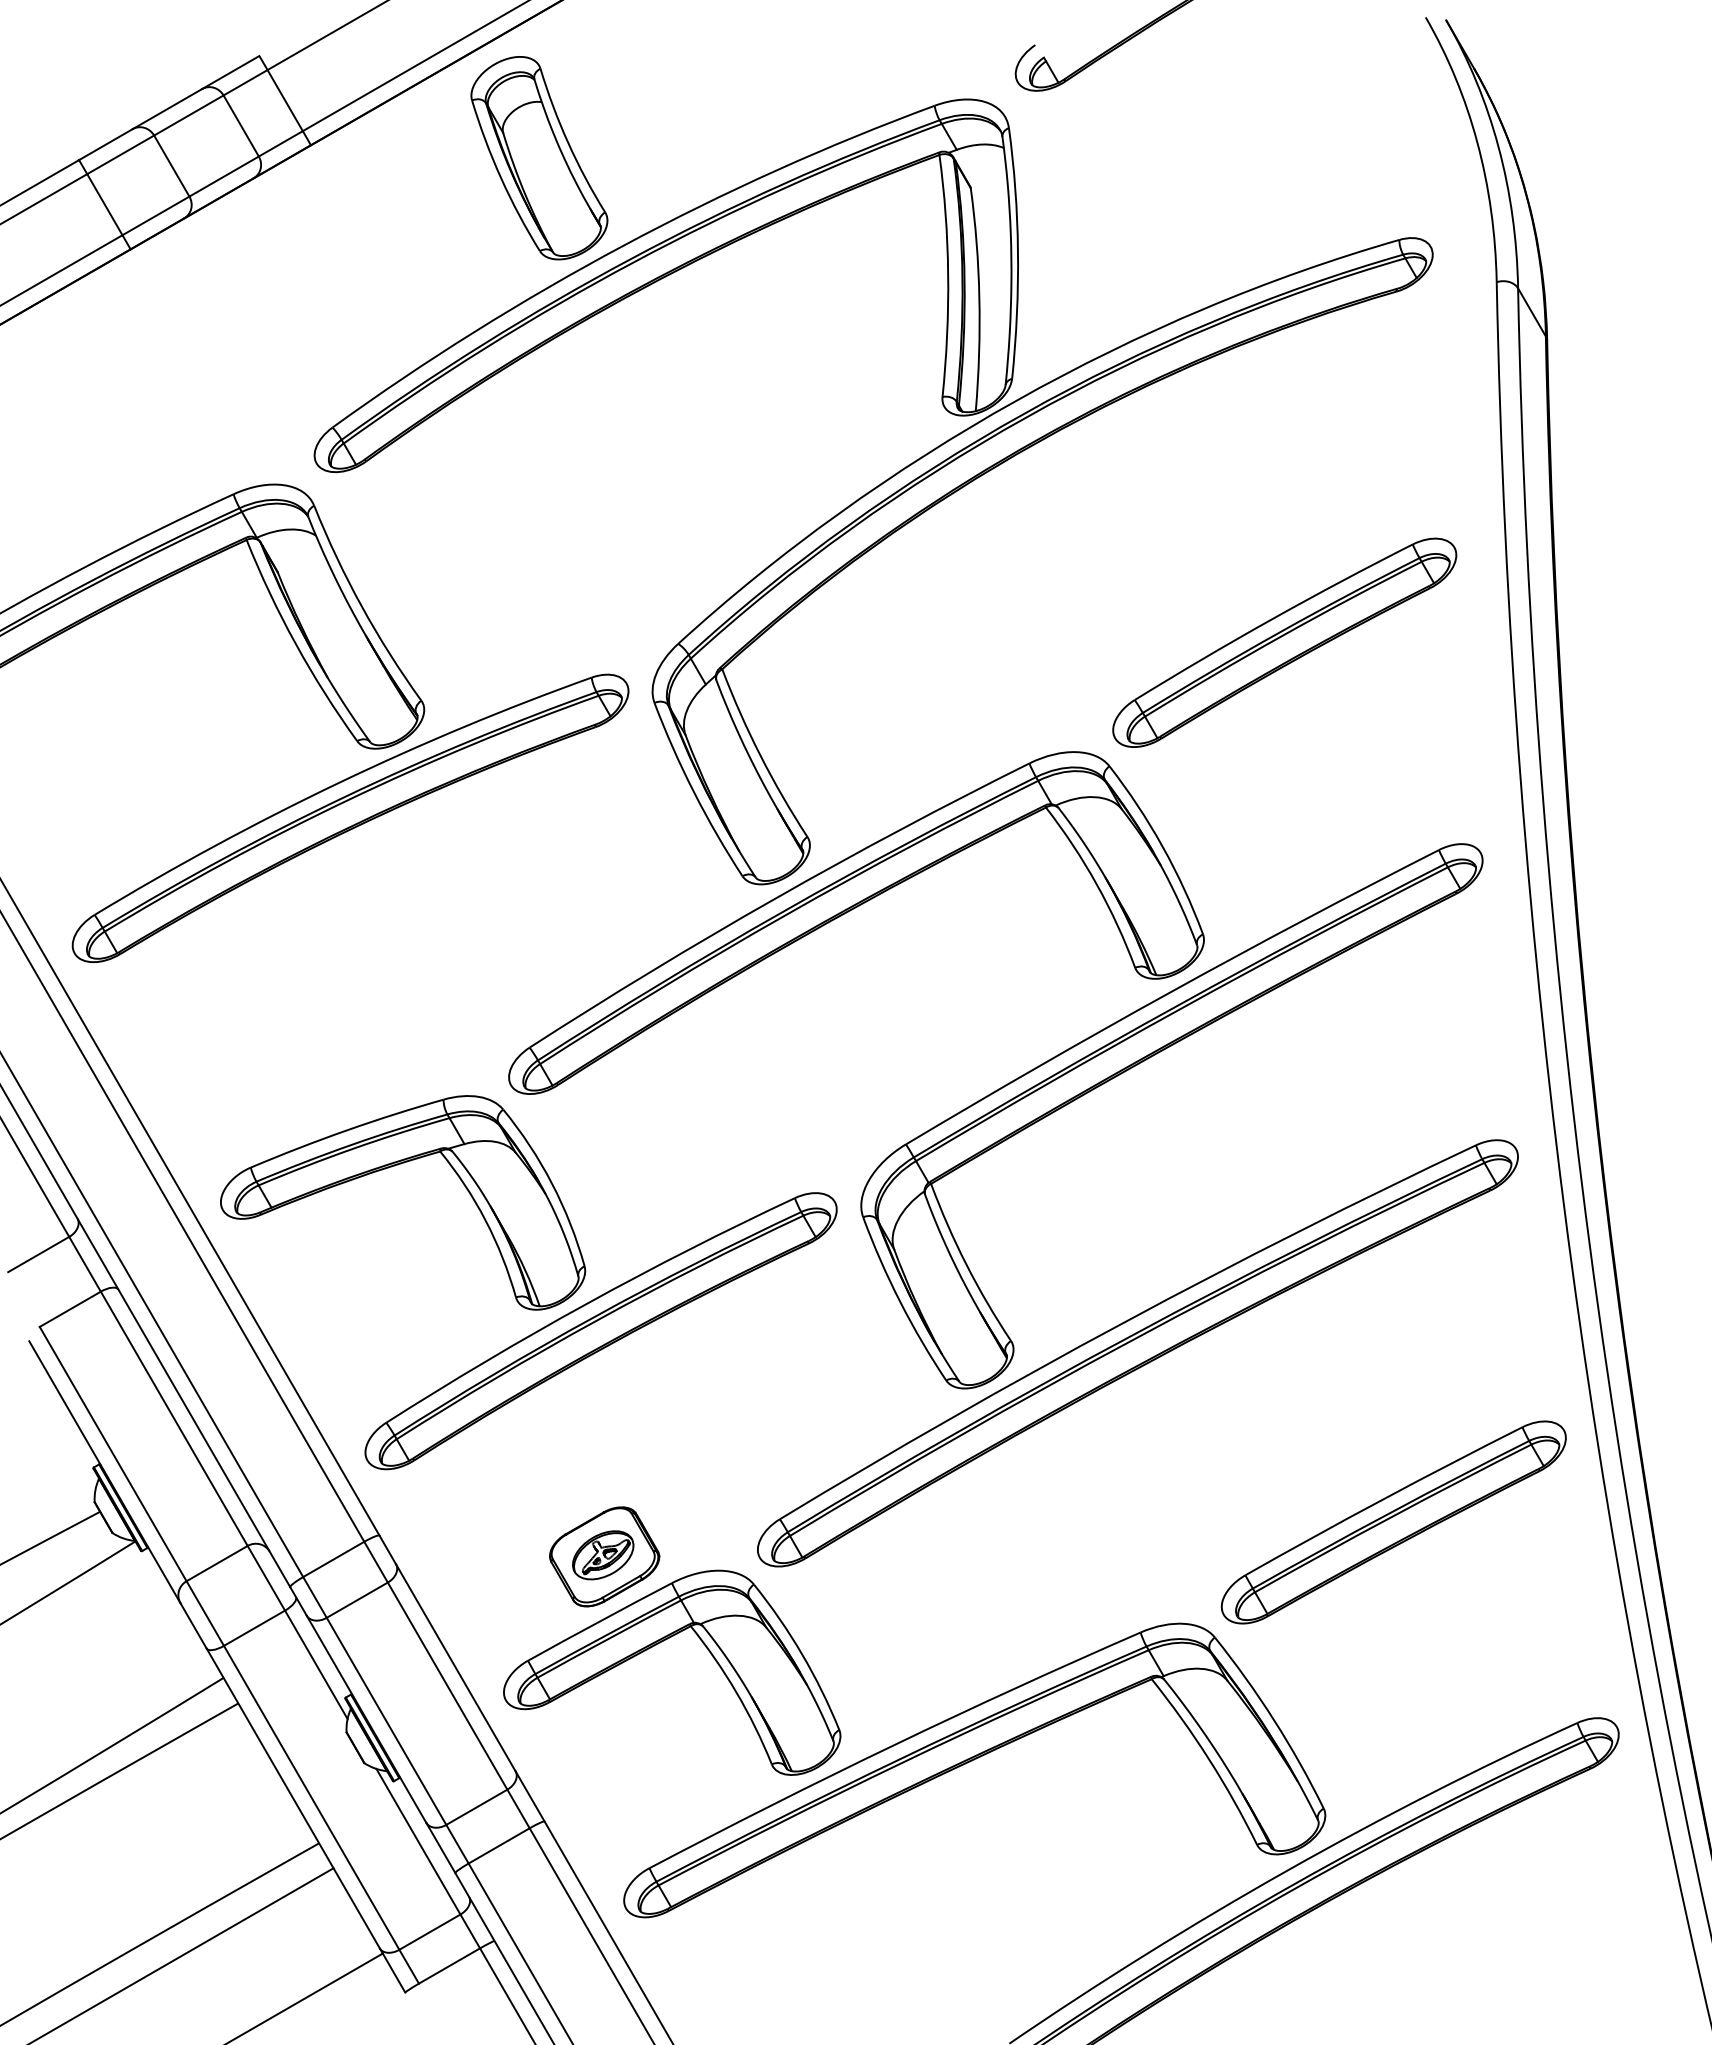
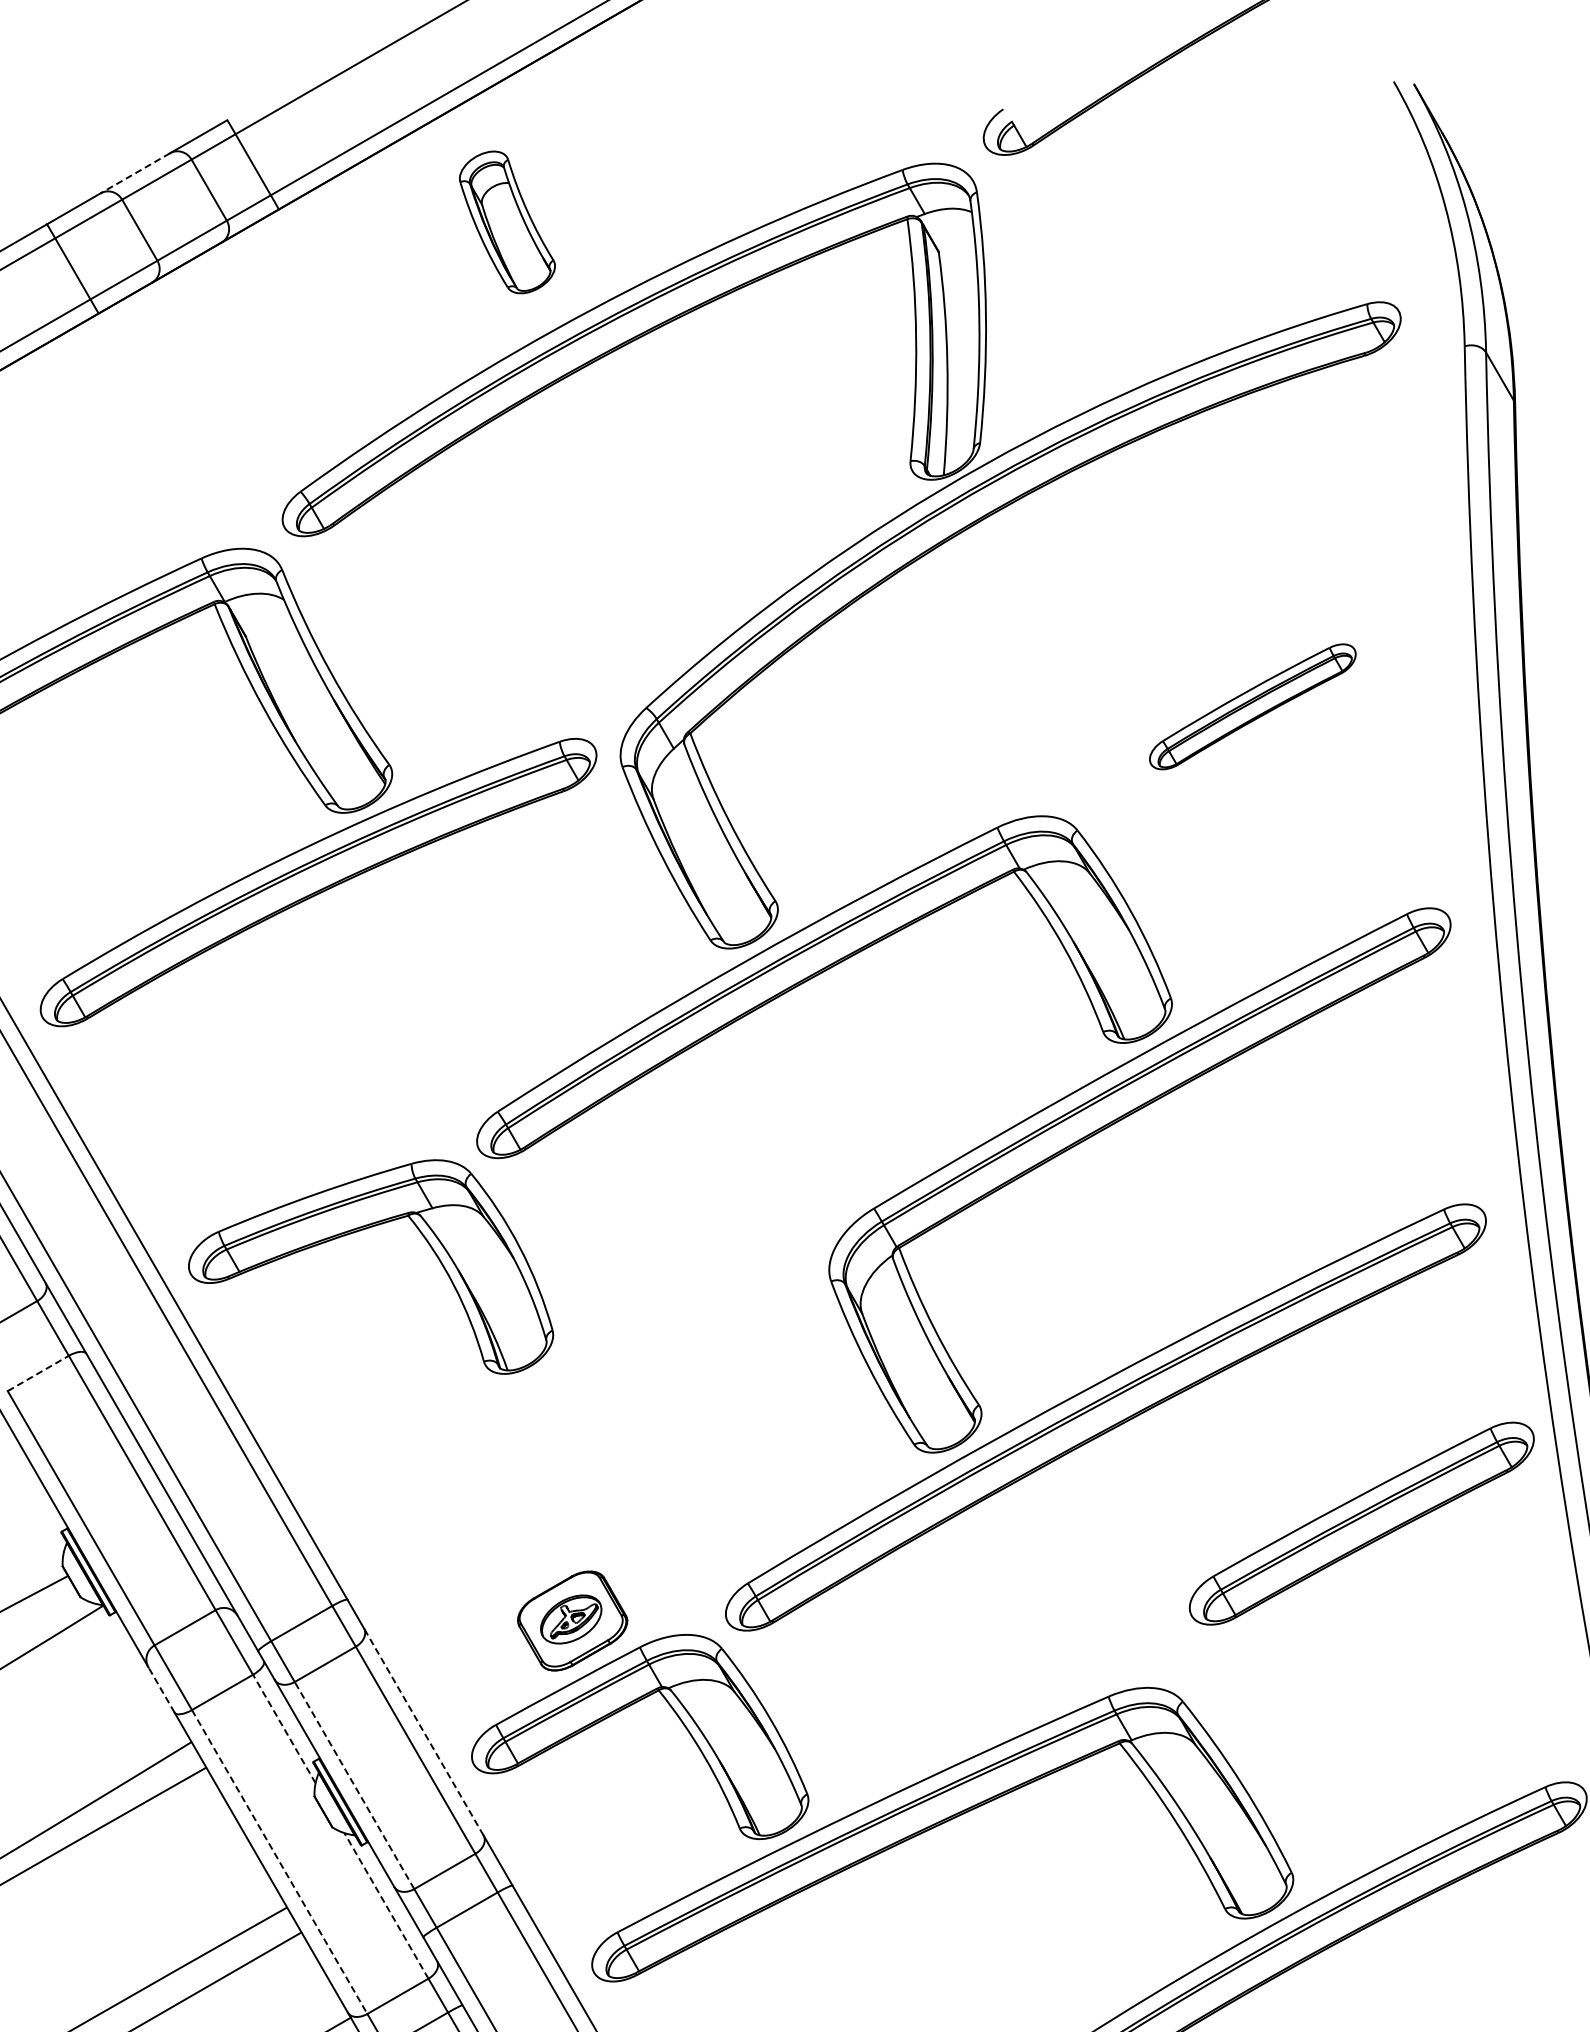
line: (166, 109) -> (134, 173), solid -> dashed
part: (539, 158) -> (507, 222), size x0.7
part: (1284, 642) -> (1252, 706), size x0.6
line: (70, 1309) -> (38, 1373), solid -> dashed
part: (600, 1331) -> (568, 1395), removed
part: (1393, 1522) -> (1361, 1523), moved
line: (193, 1625) -> (161, 1689), solid -> dashed
line: (316, 1664) -> (284, 1728), solid -> dashed
line: (455, 1667) -> (423, 1731), solid -> dashed
line: (386, 1721) -> (354, 1785), solid -> dashed
line: (311, 1798) -> (279, 1862), solid -> dashed
line: (418, 1841) -> (386, 1905), solid -> dashed

